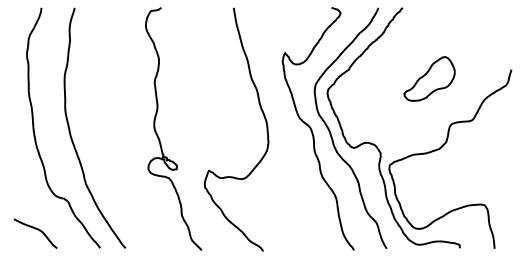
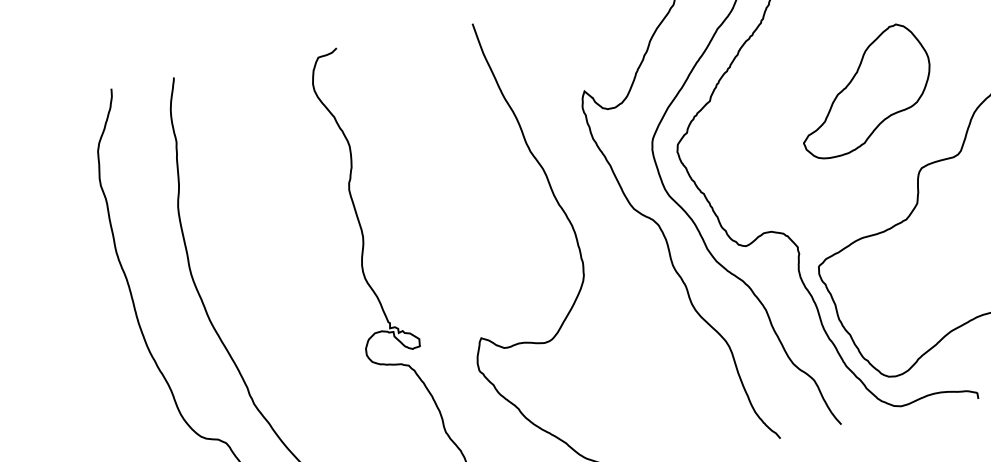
part: (429, 78) -> (864, 90), size x1.43

